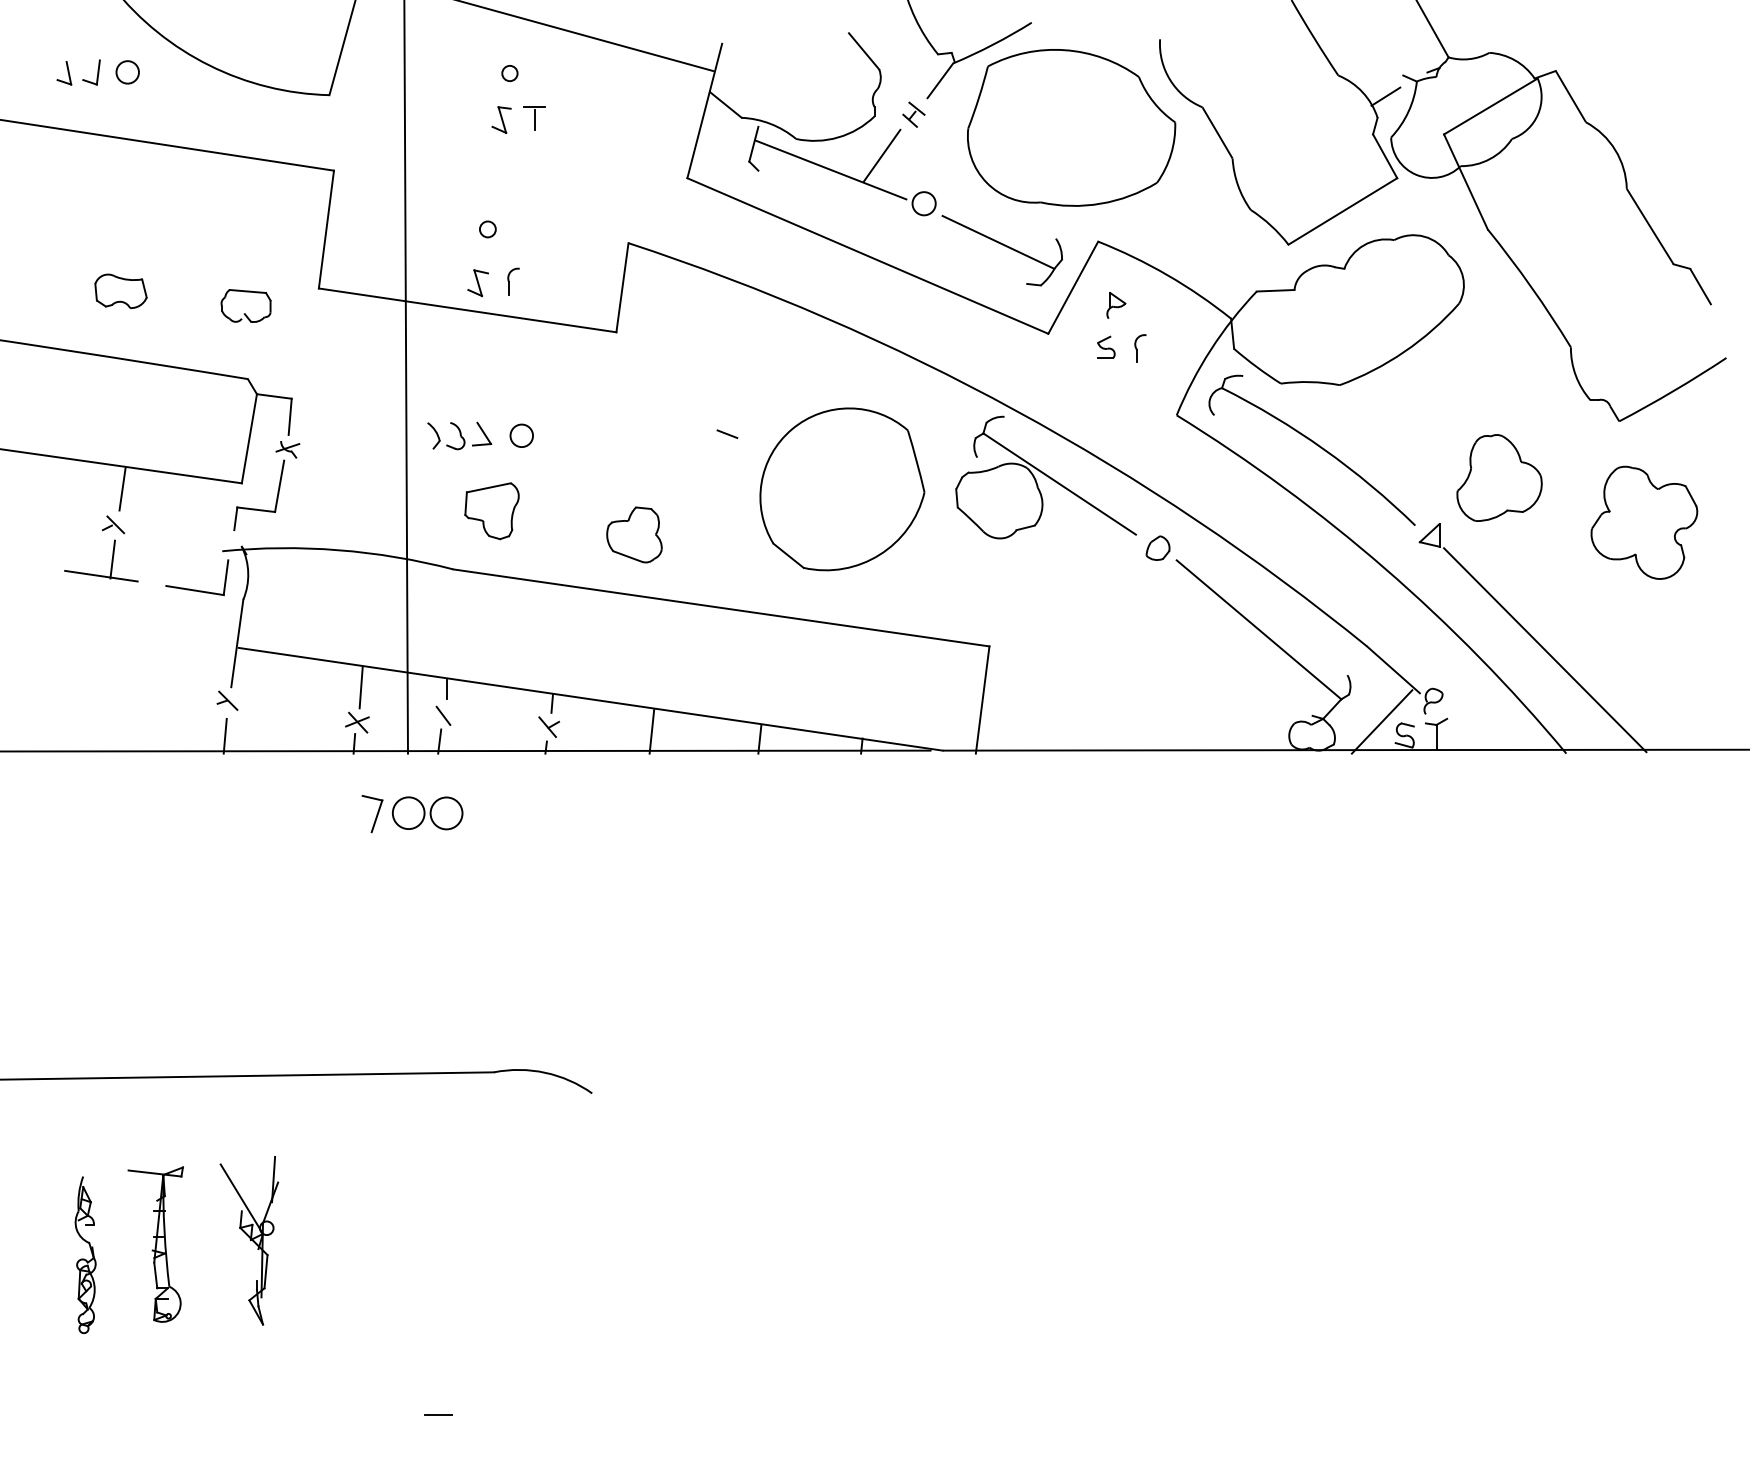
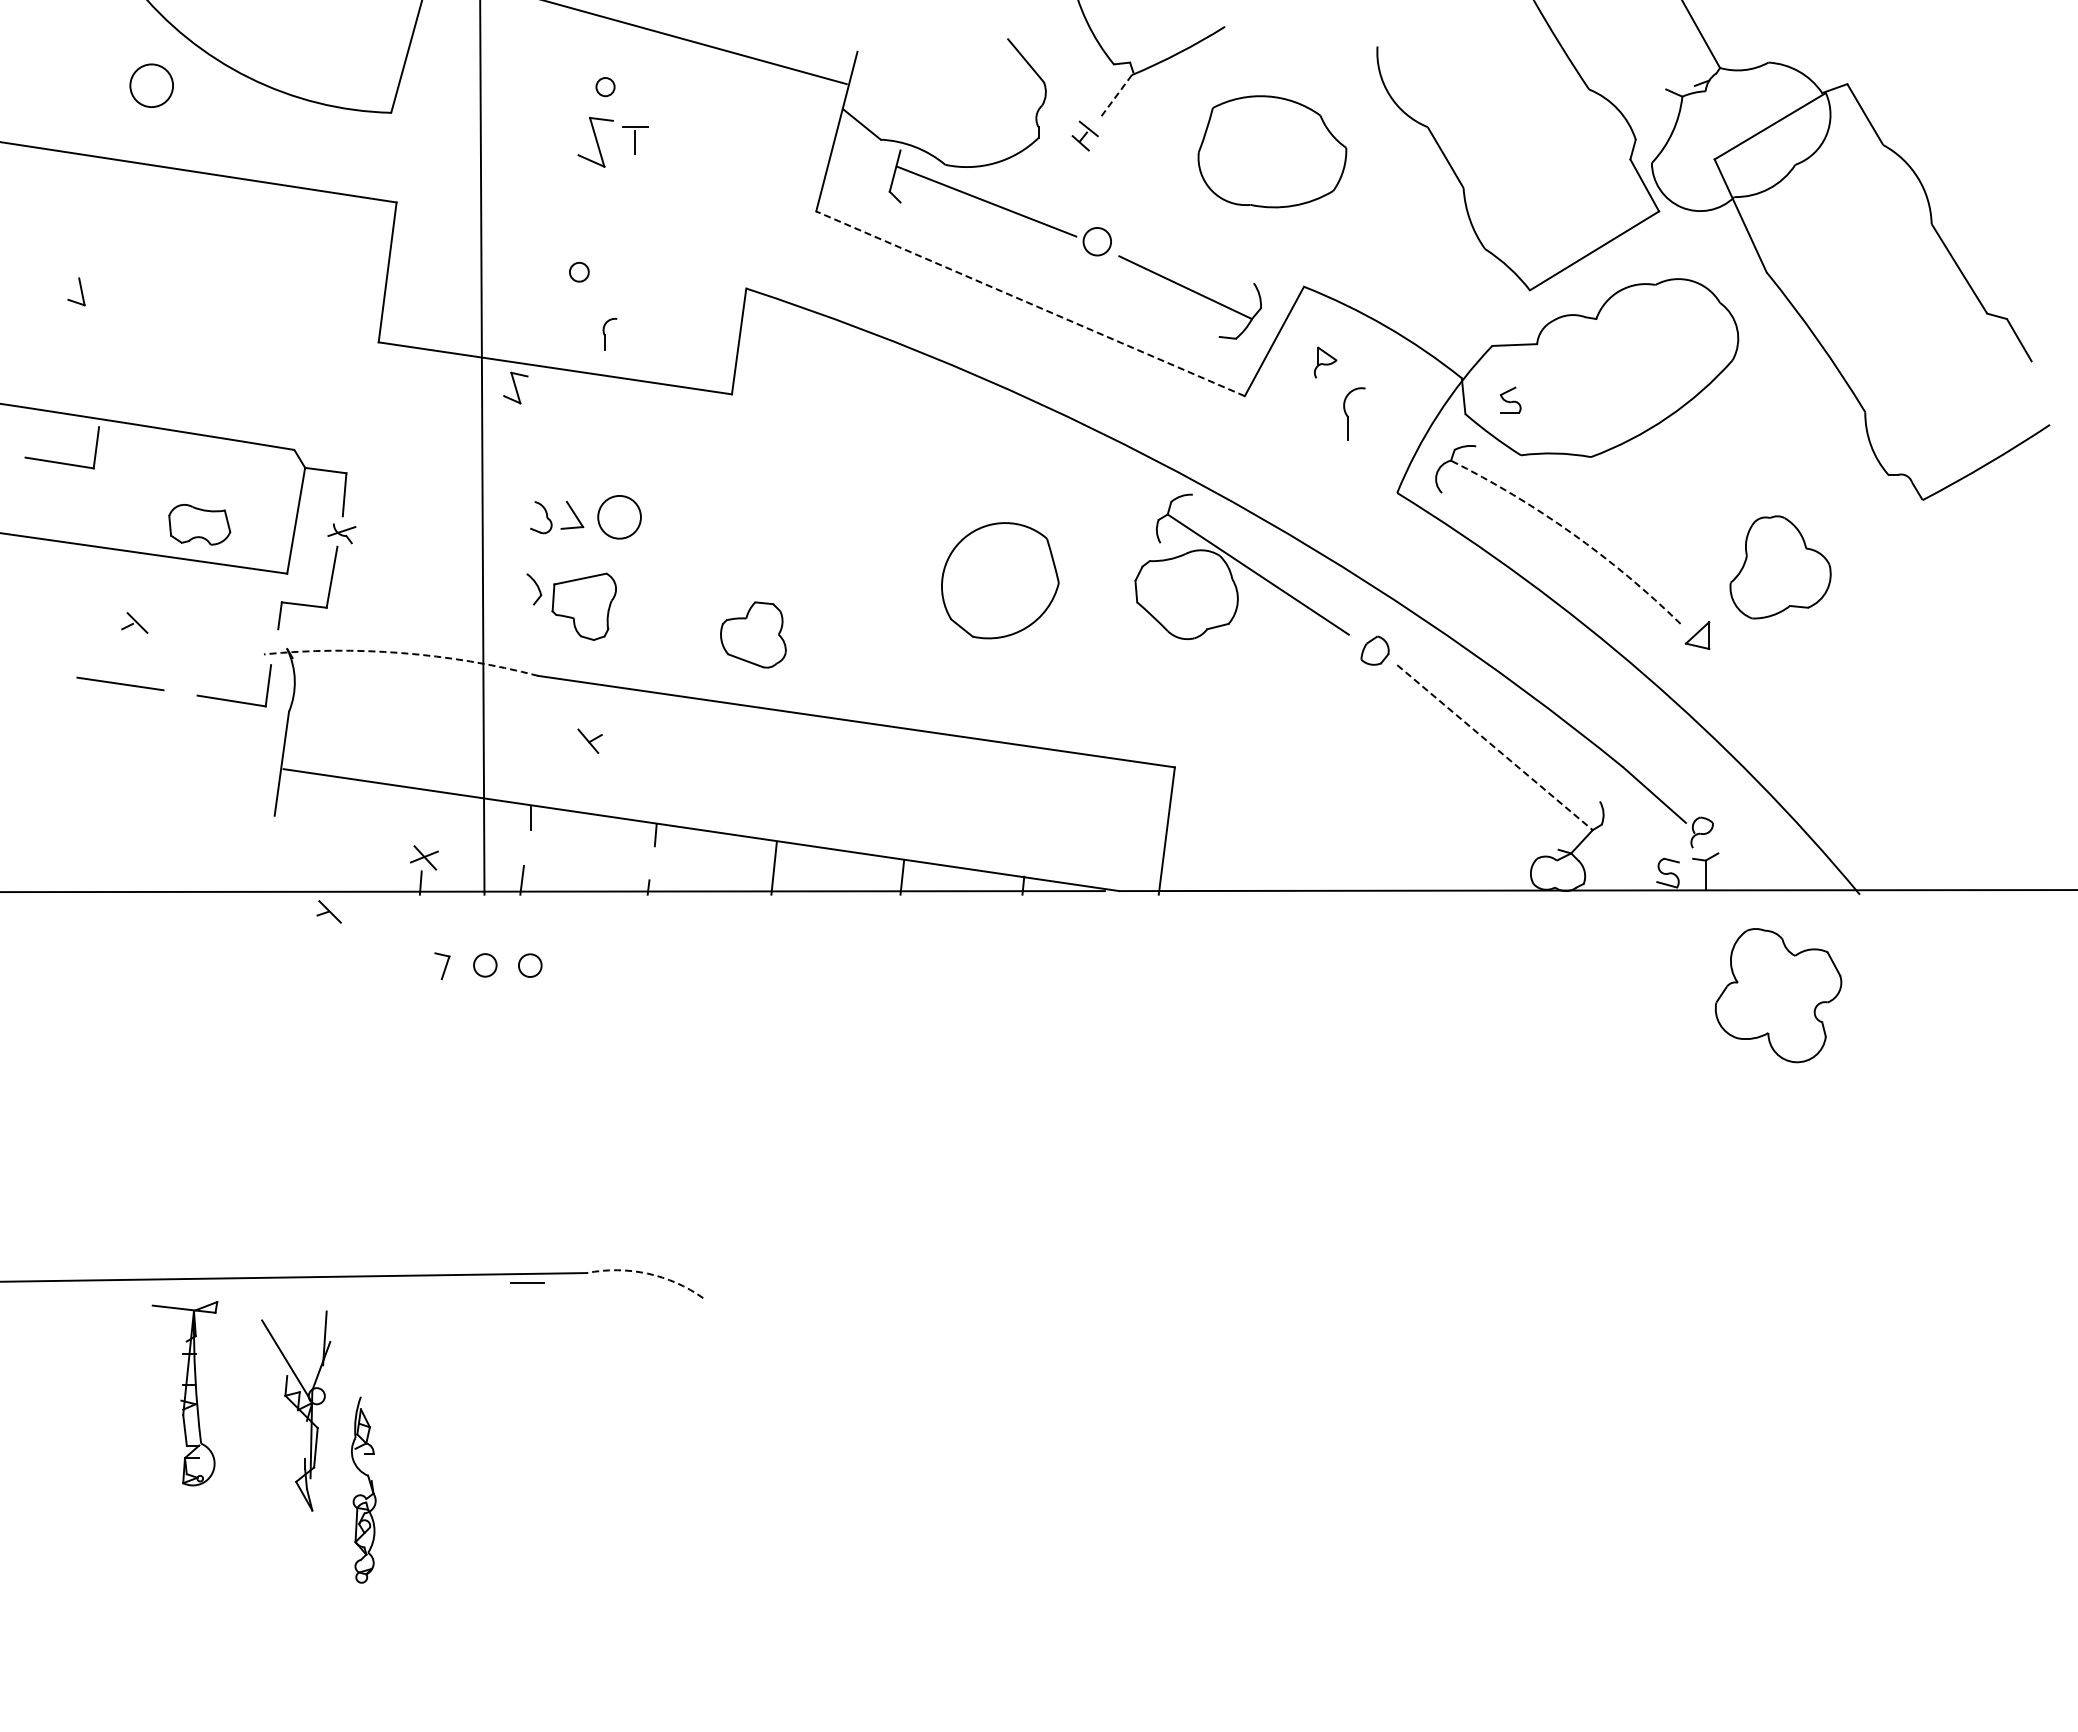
circle: (127, 72) -> (151, 85), size x1.6
part: (64, 73) -> (76, 291), moved
part: (97, 73) -> (115, 86), removed
line: (940, 80) -> (1116, 95), solid -> dashed
line: (1385, 96) -> (1645, 114), removed
part: (501, 120) -> (595, 142), size x1.6
part: (1071, 127) -> (1272, 151), size x0.6
line: (882, 155) -> (1047, 184), removed
line: (867, 255) -> (1030, 303), solid -> dashed
part: (477, 282) -> (515, 387), moved
part: (120, 291) -> (199, 524), moved
part: (244, 313) -> (290, 371), removed
part: (1106, 346) -> (1510, 399), moved
part: (1140, 348) -> (1354, 413), size x1.6
part: (49, 388) -> (58, 461), added
line: (727, 433) -> (863, 514), removed
part: (434, 435) -> (534, 589), moved
circle: (521, 435) -> (619, 516), size x1.6
arc: (1324, 449) -> (1572, 533), solid -> dashed
line: (122, 489) -> (145, 580), removed
part: (842, 489) -> (1000, 580), size x0.6
part: (1644, 522) -> (1778, 995), moved
arc: (338, 550) -> (402, 653), solid -> dashed
line: (112, 558) -> (133, 663), removed
line: (1259, 629) -> (1495, 747), solid -> dashed
line: (1544, 649) -> (1834, 771), removed
line: (360, 687) -> (428, 816), removed
part: (226, 700) -> (328, 911), moved
line: (443, 715) -> (526, 849), removed
line: (1382, 721) -> (1641, 856), removed
part: (548, 726) -> (589, 740), moved
line: (225, 735) -> (267, 873), removed
part: (372, 813) -> (442, 965), size x0.6
circle: (408, 813) -> (485, 965), size x0.6
circle: (446, 813) -> (530, 965), size x0.6
arc: (545, 1072) -> (647, 1273), solid -> dashed
part: (249, 1240) -> (296, 1410), moved
part: (155, 1244) -> (184, 1393), moved
part: (85, 1254) -> (363, 1489), moved
line: (438, 1414) -> (527, 1282), moved

